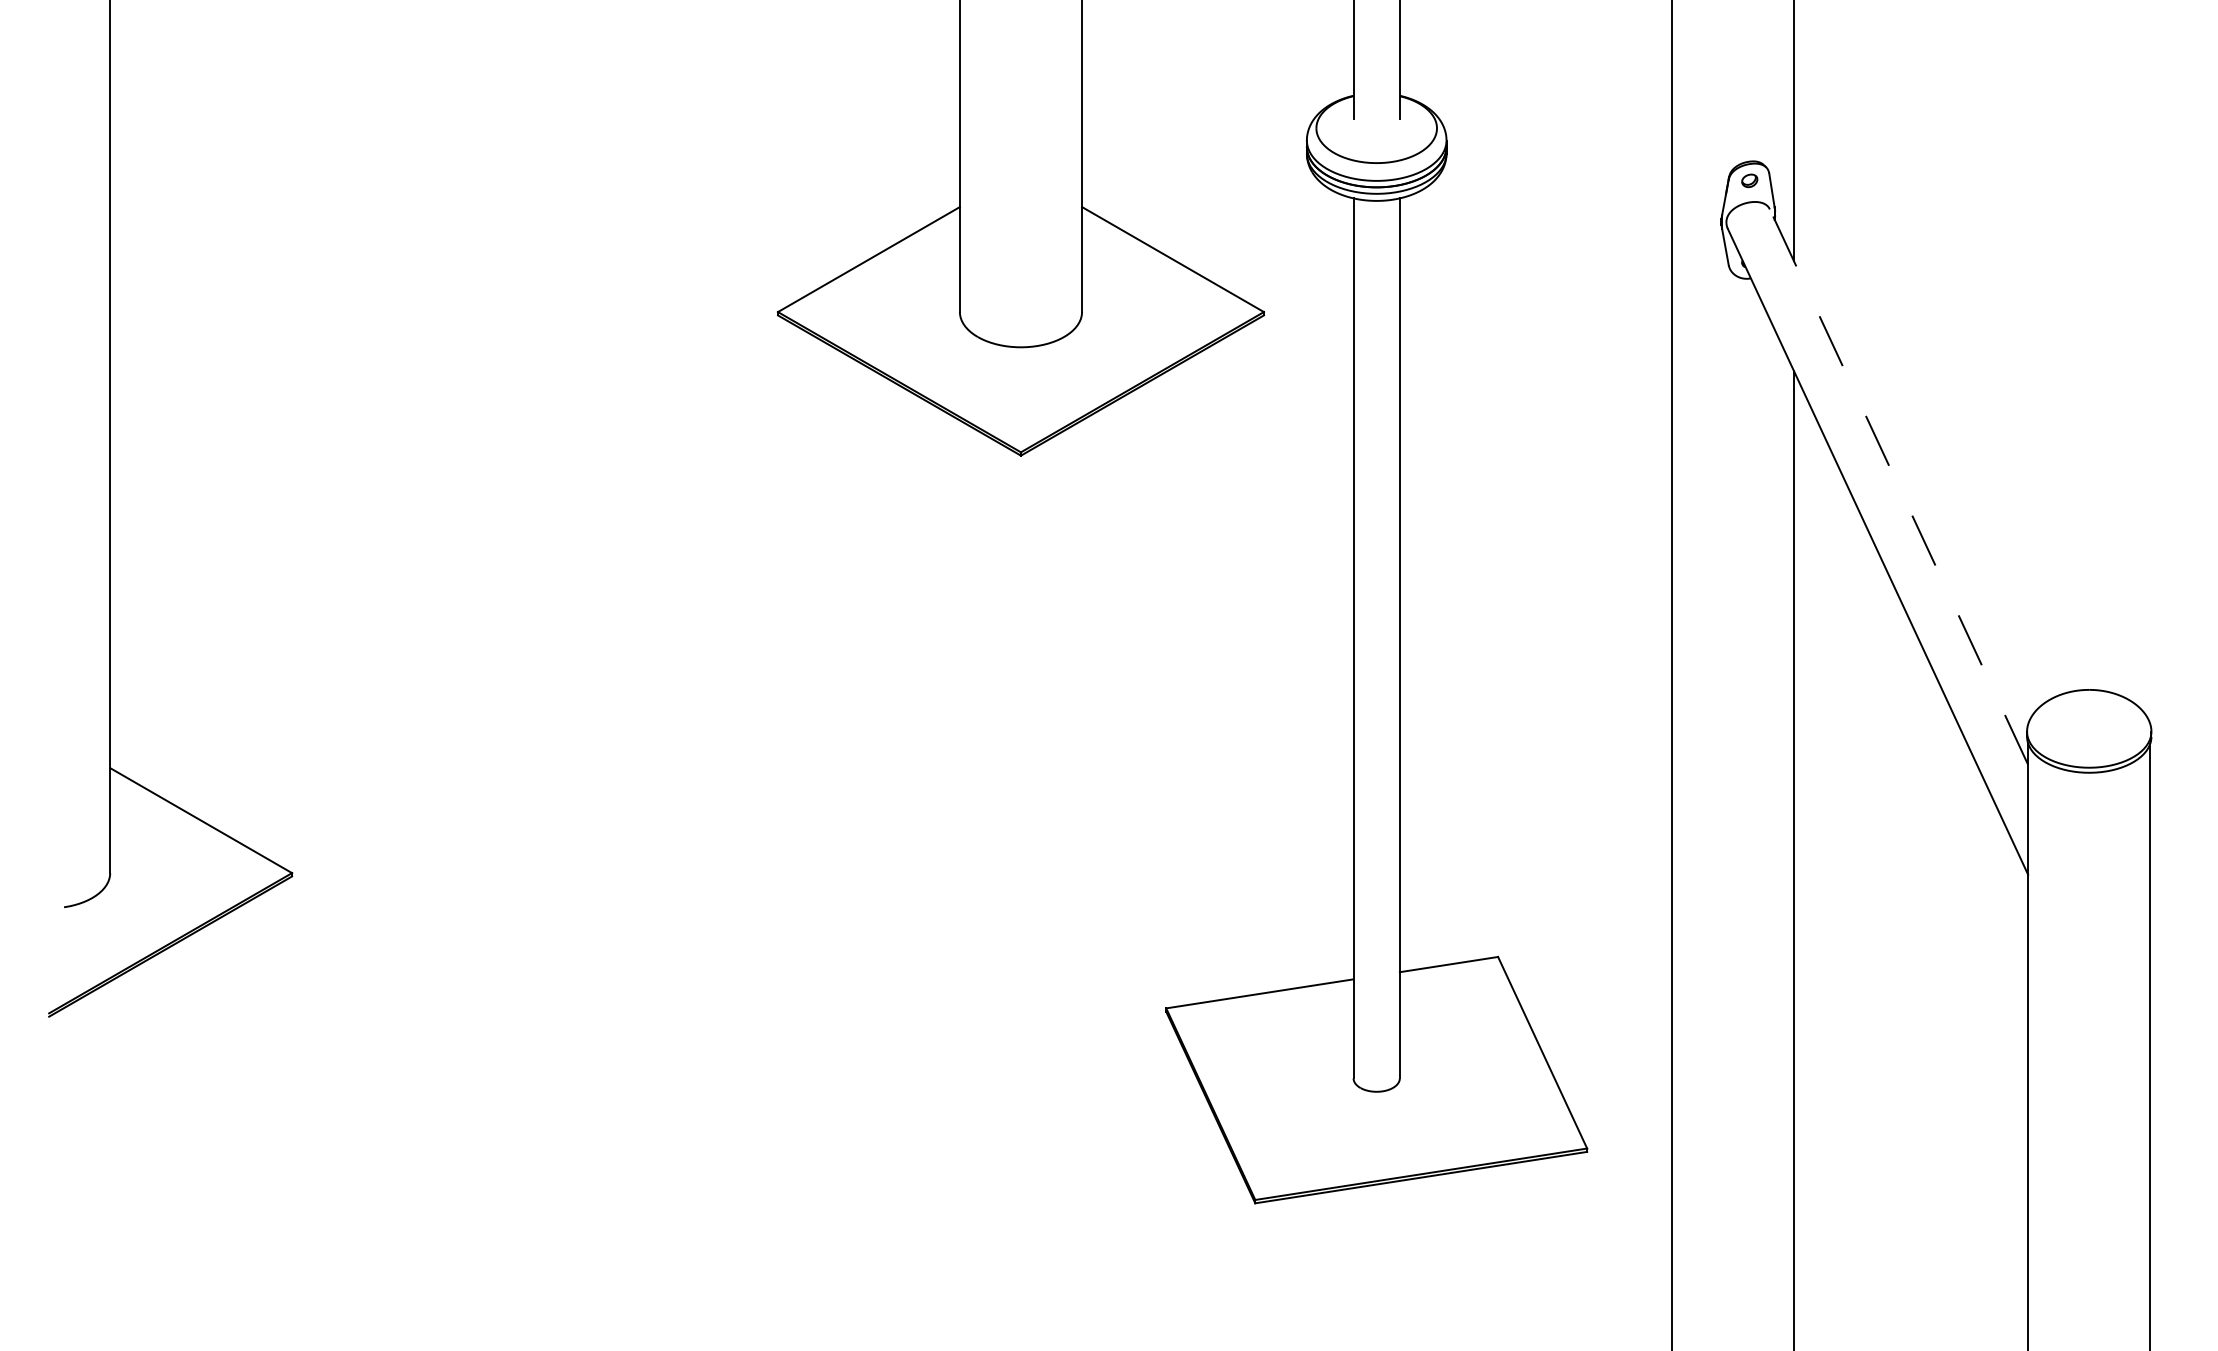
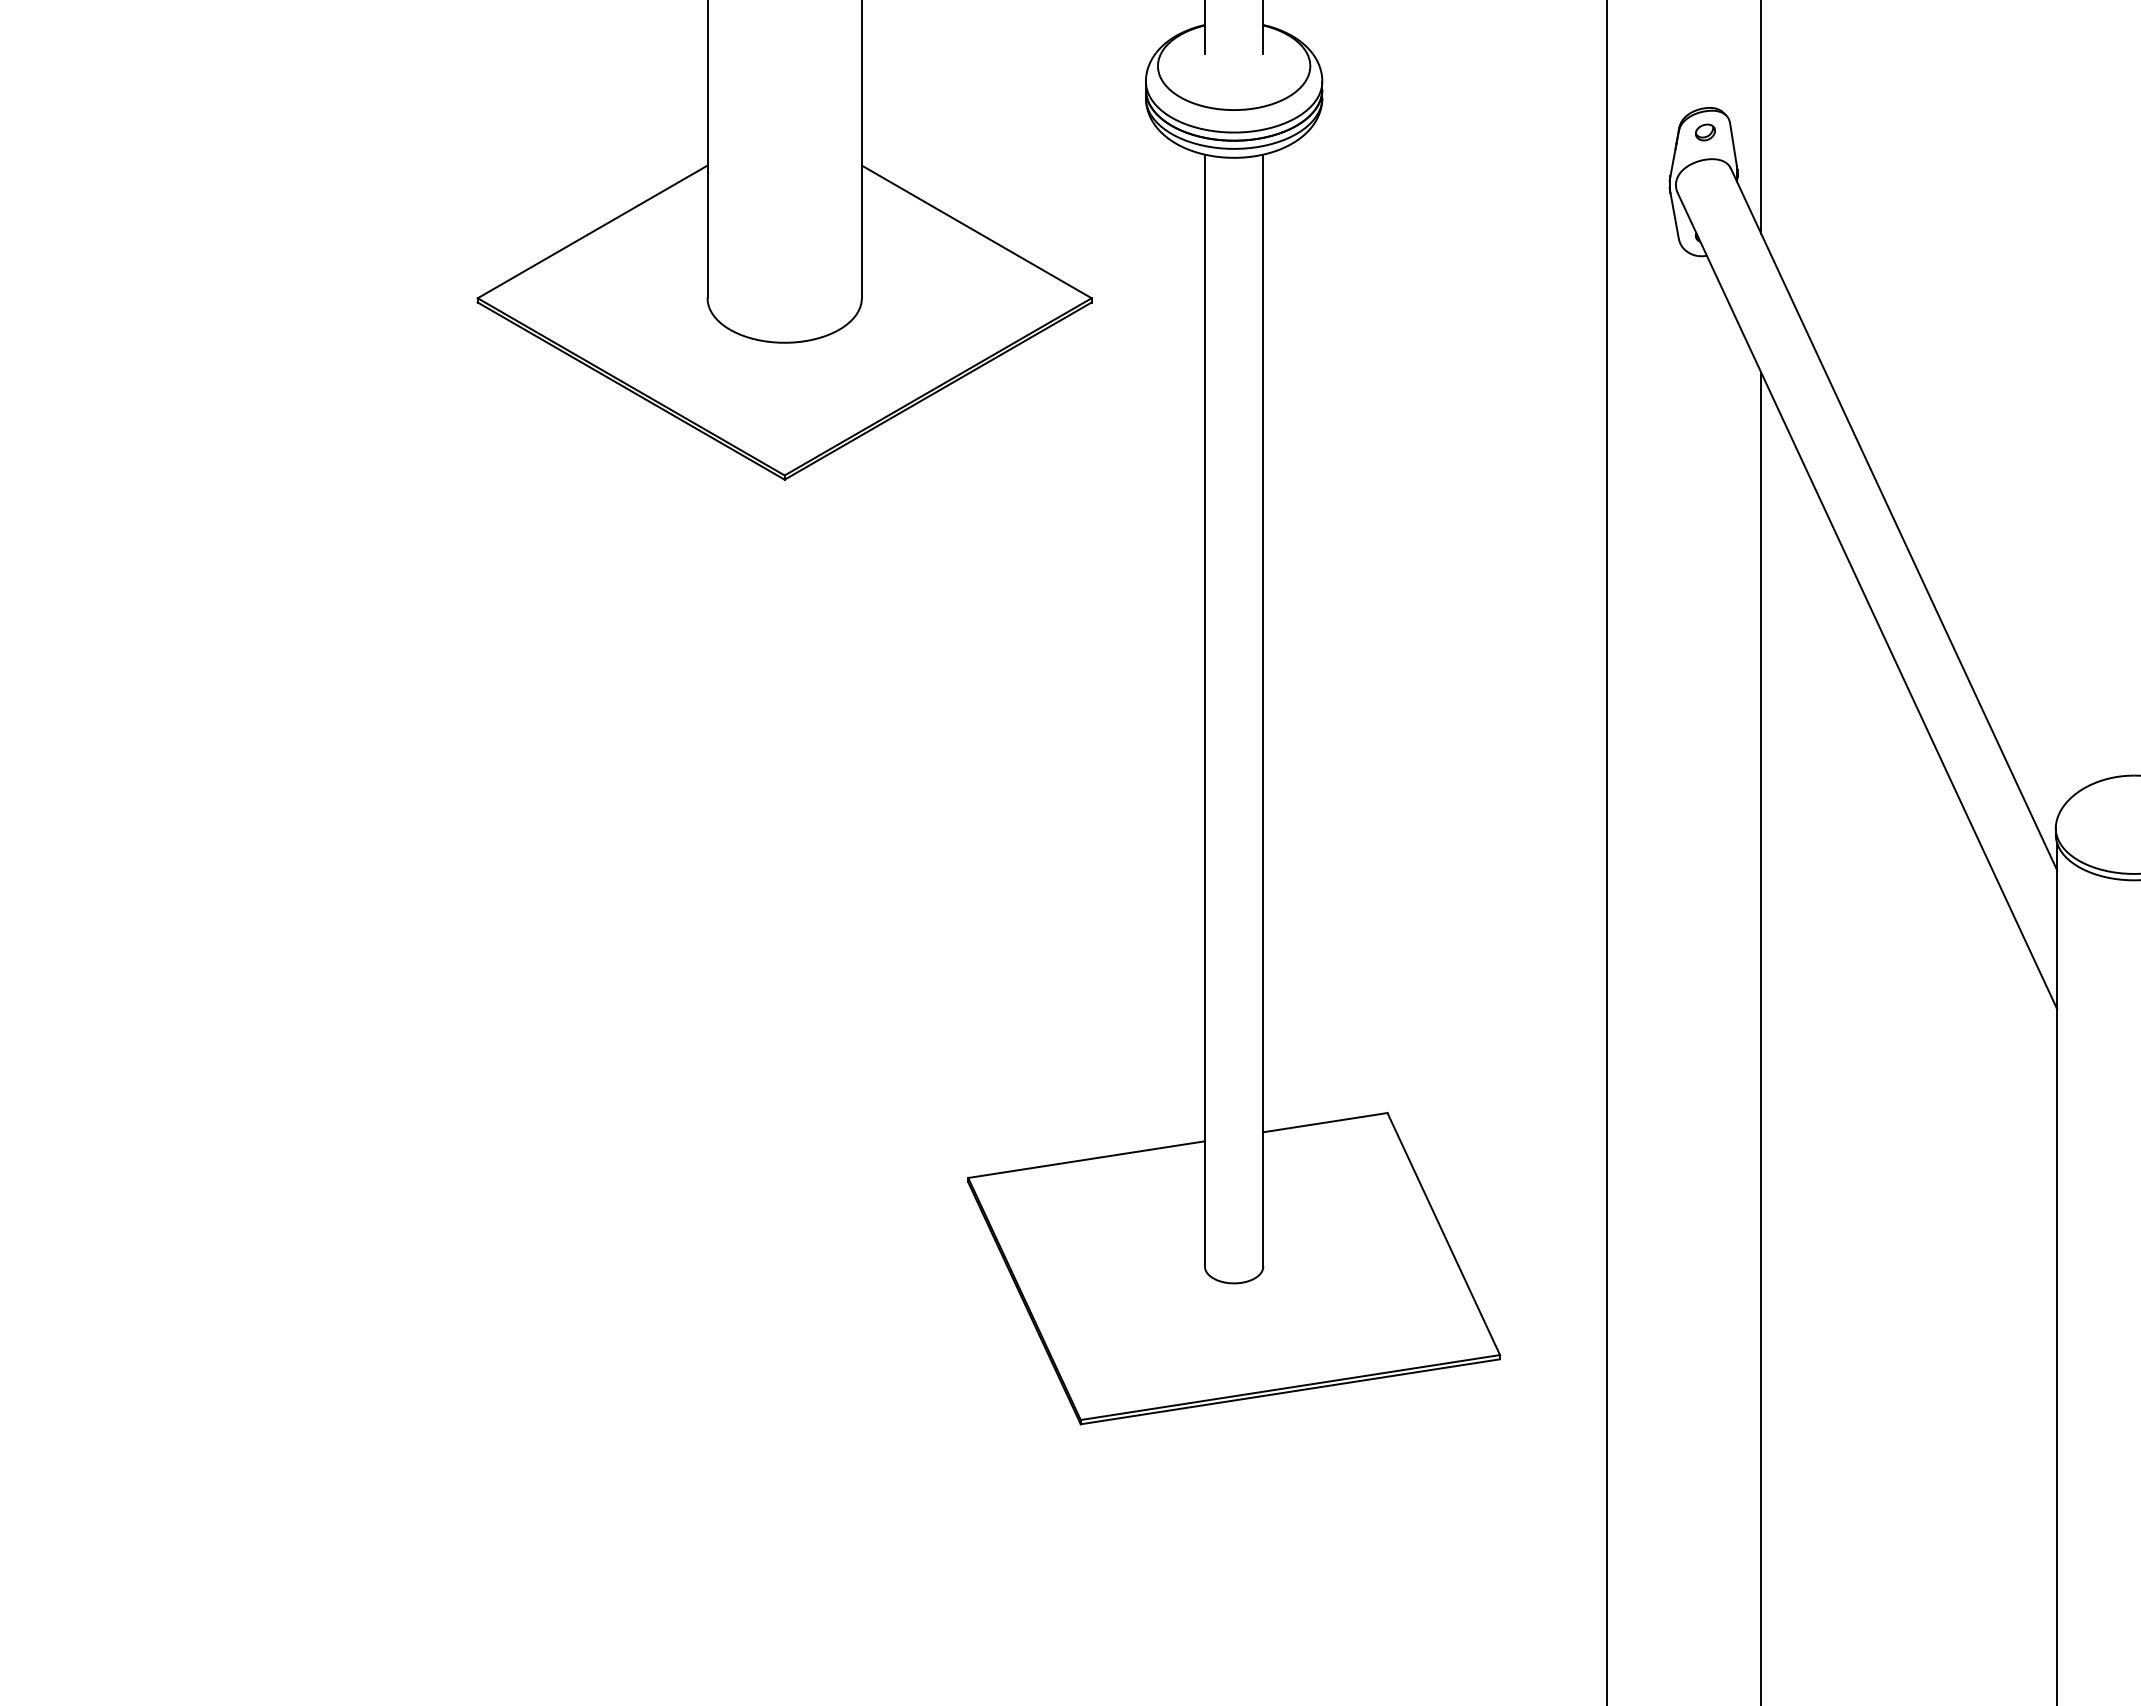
line: (1898, 486) -> (1893, 518), dashed -> solid

